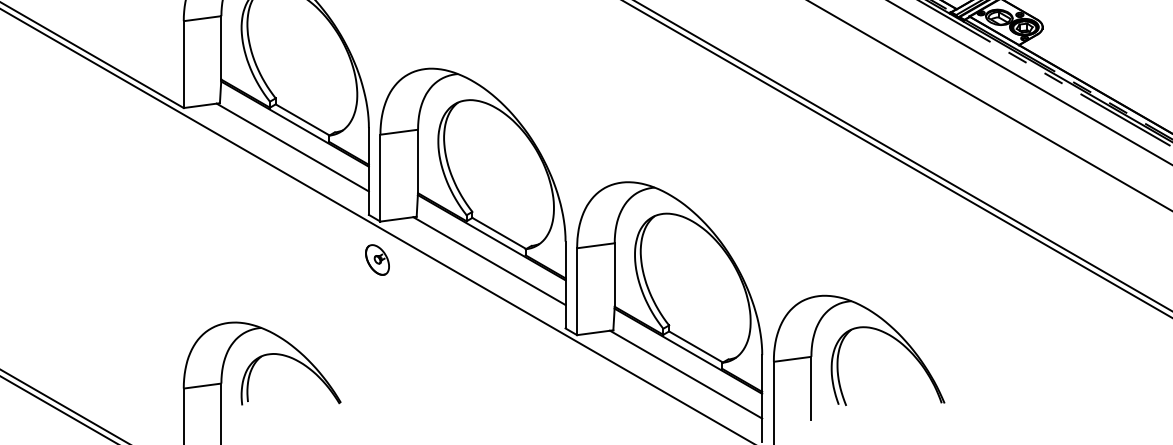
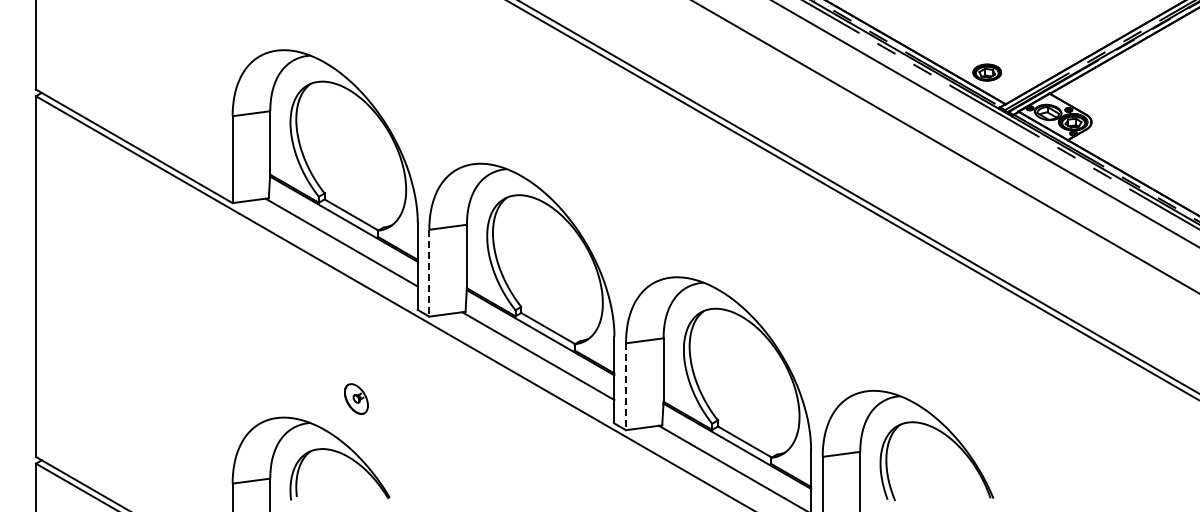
line: (380, 178) -> (429, 273), solid -> dashed
part: (377, 259) -> (356, 398), moved
line: (576, 292) -> (625, 387), solid -> dashed

